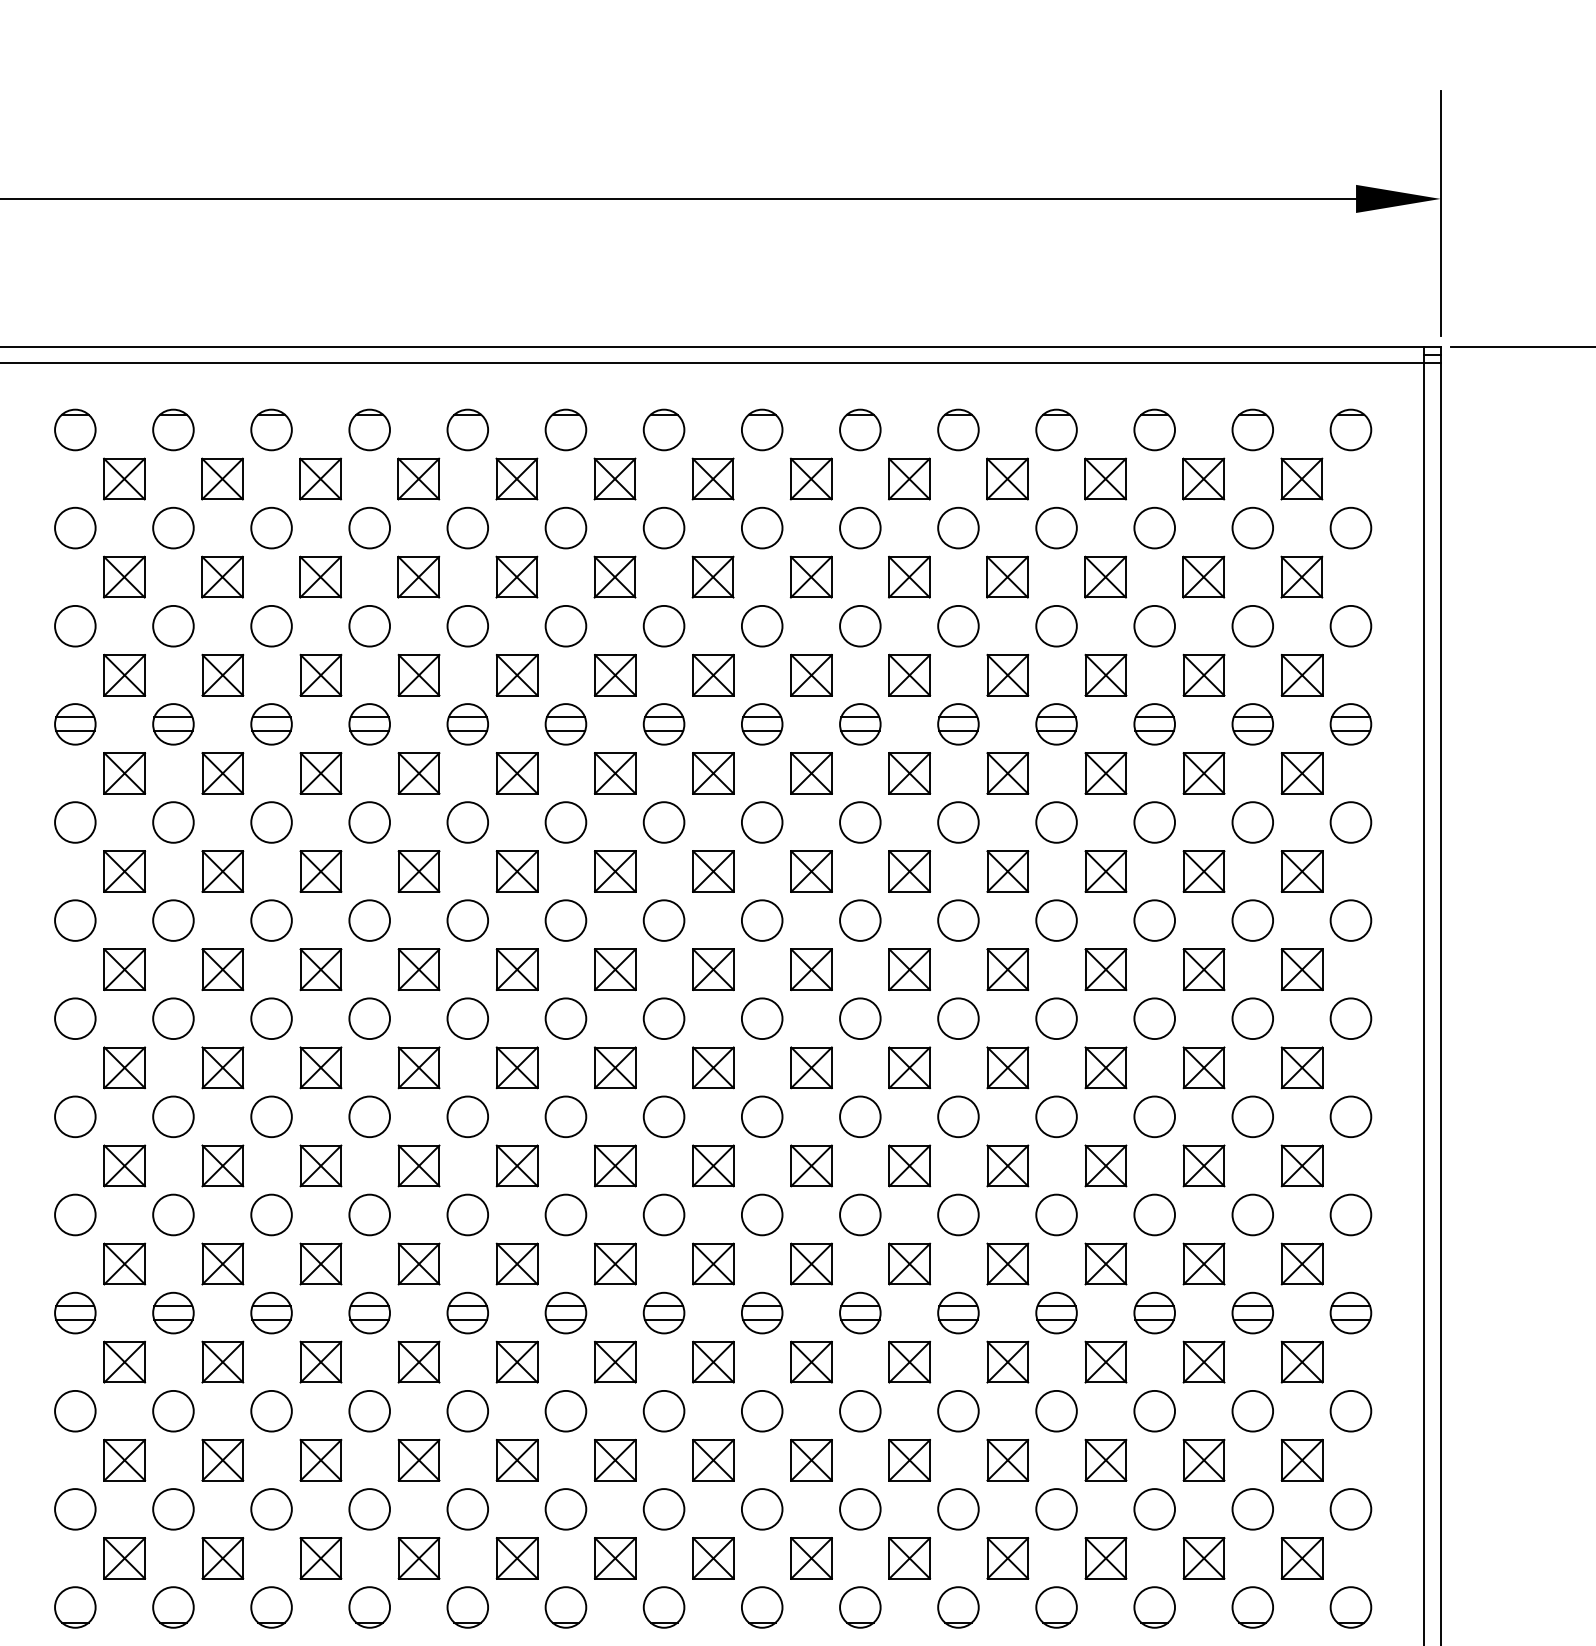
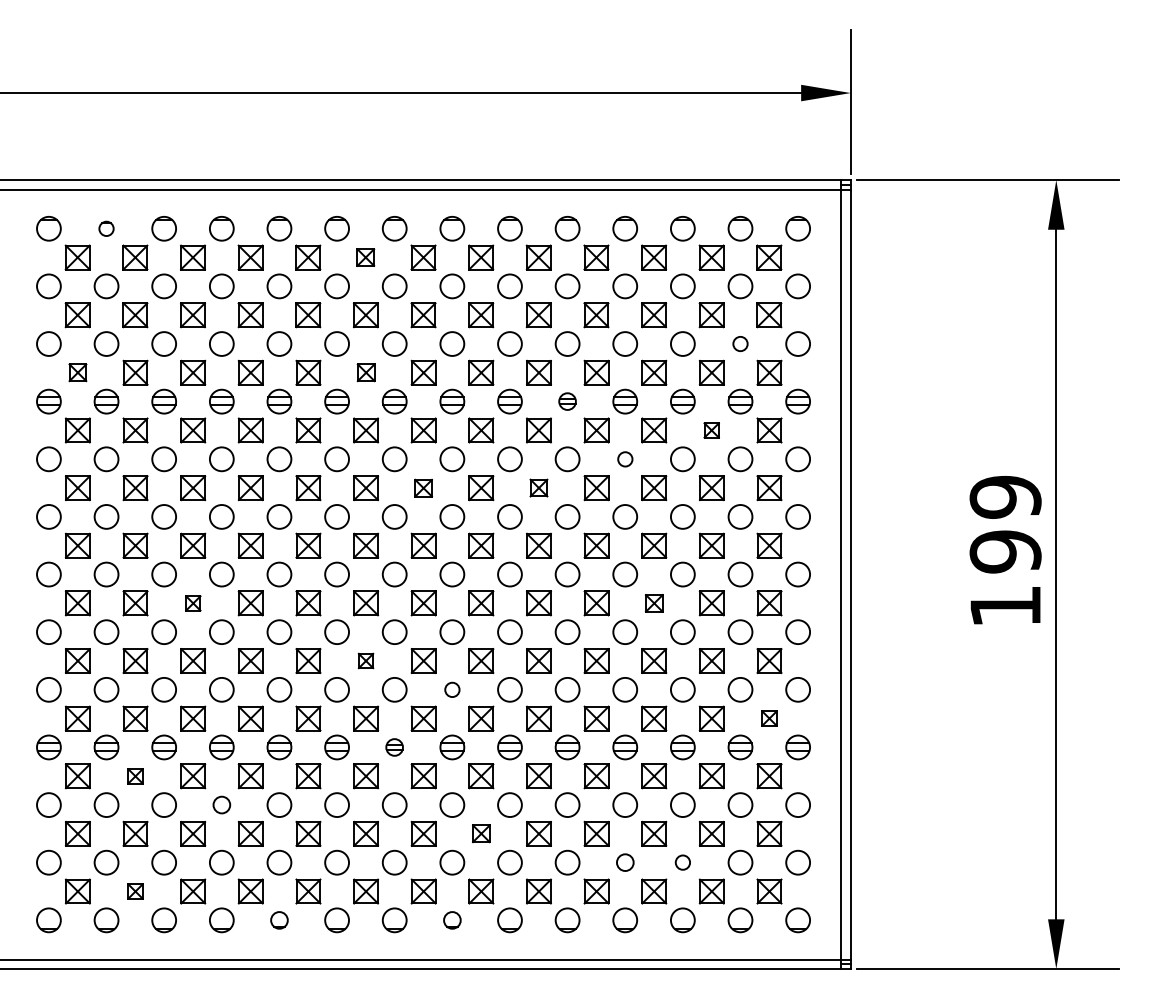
part: (173, 429) -> (106, 228), size x0.6
part: (614, 478) -> (365, 257), size x0.7
circle: (1252, 625) -> (740, 343), size x0.6
part: (123, 674) -> (77, 372), size x0.7
part: (616, 674) -> (366, 372), size x0.7
part: (958, 724) -> (567, 401), size x0.7
part: (1203, 773) -> (711, 430), size x0.6
circle: (1056, 822) -> (625, 459), size x0.6
part: (908, 870) -> (538, 487), size x0.7
part: (713, 872) -> (423, 488), size x0.7
part: (321, 1068) -> (193, 603), size x0.6
part: (1106, 1068) -> (654, 603), size x0.7
part: (614, 1165) -> (365, 660), size x0.6
circle: (762, 1214) -> (452, 689), size x0.6
part: (1302, 1263) -> (769, 718), size x0.6
part: (663, 1313) -> (394, 747), size x0.7
part: (222, 1362) -> (135, 776), size x0.6
circle: (369, 1410) -> (221, 804), size x0.7
part: (811, 1459) -> (481, 833), size x0.7
circle: (1056, 1508) -> (625, 862), size x0.7
circle: (1154, 1508) -> (682, 862), size x0.6
part: (222, 1558) -> (135, 891), size x0.6
part: (467, 1607) -> (279, 920), size x0.7
part: (762, 1607) -> (452, 920), size x0.7

